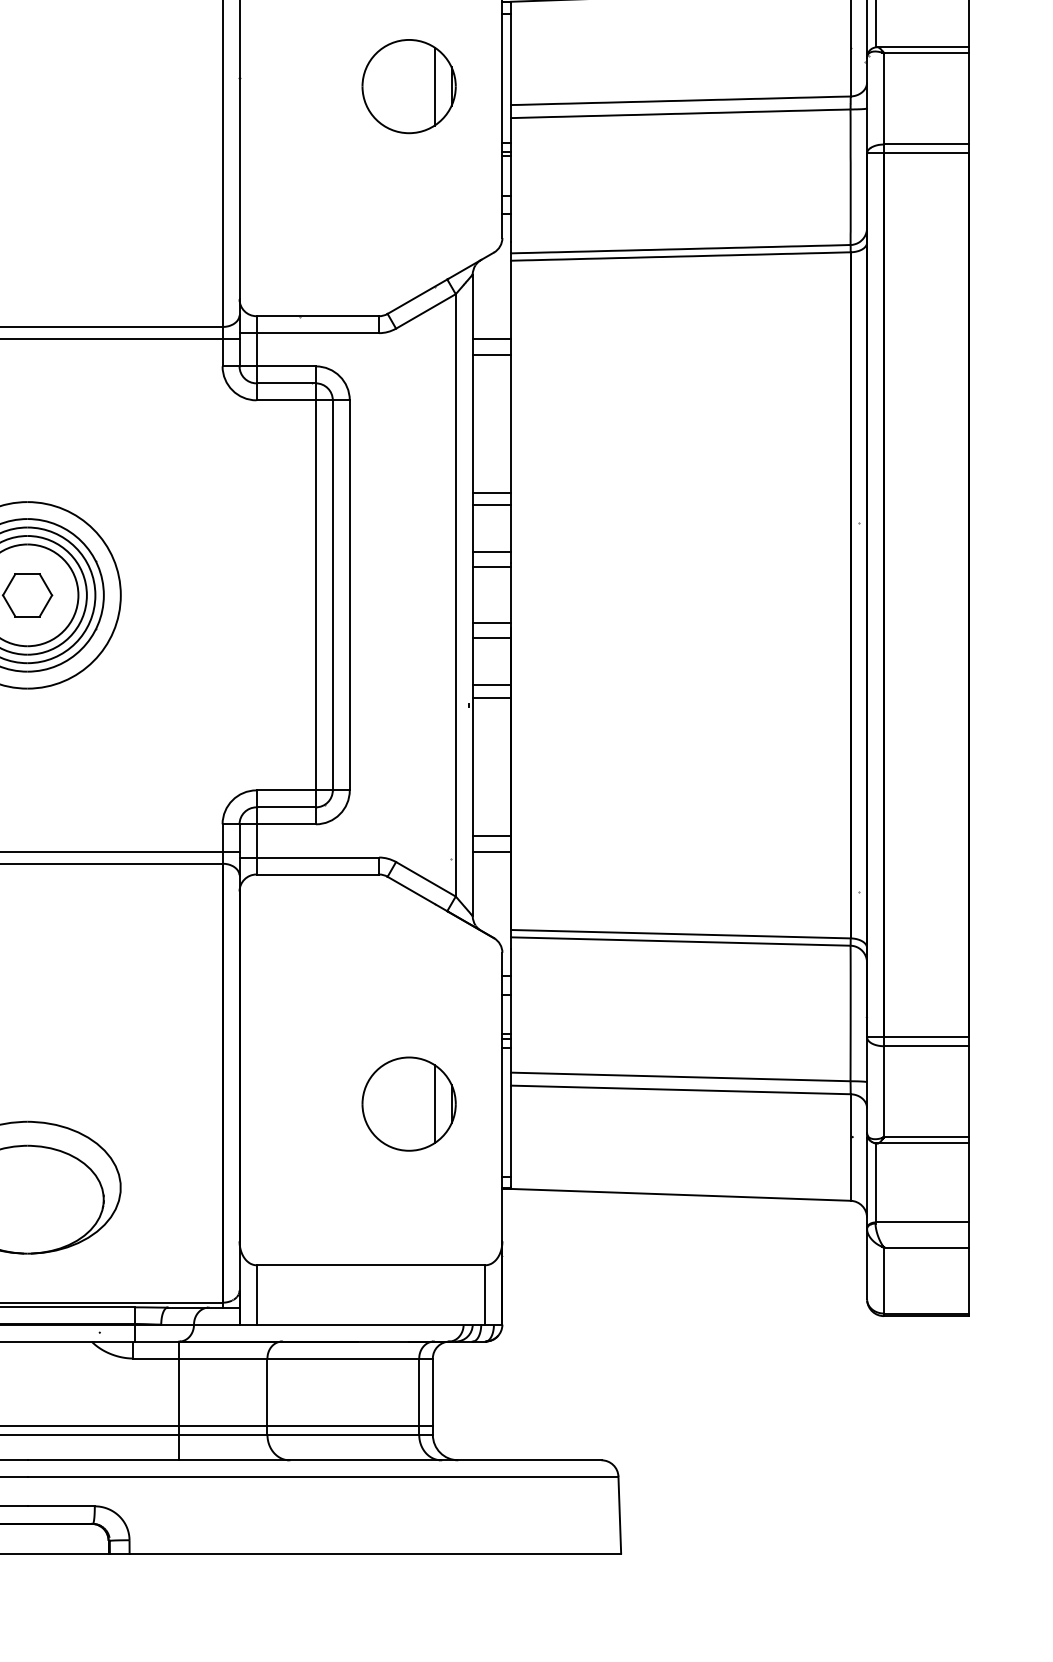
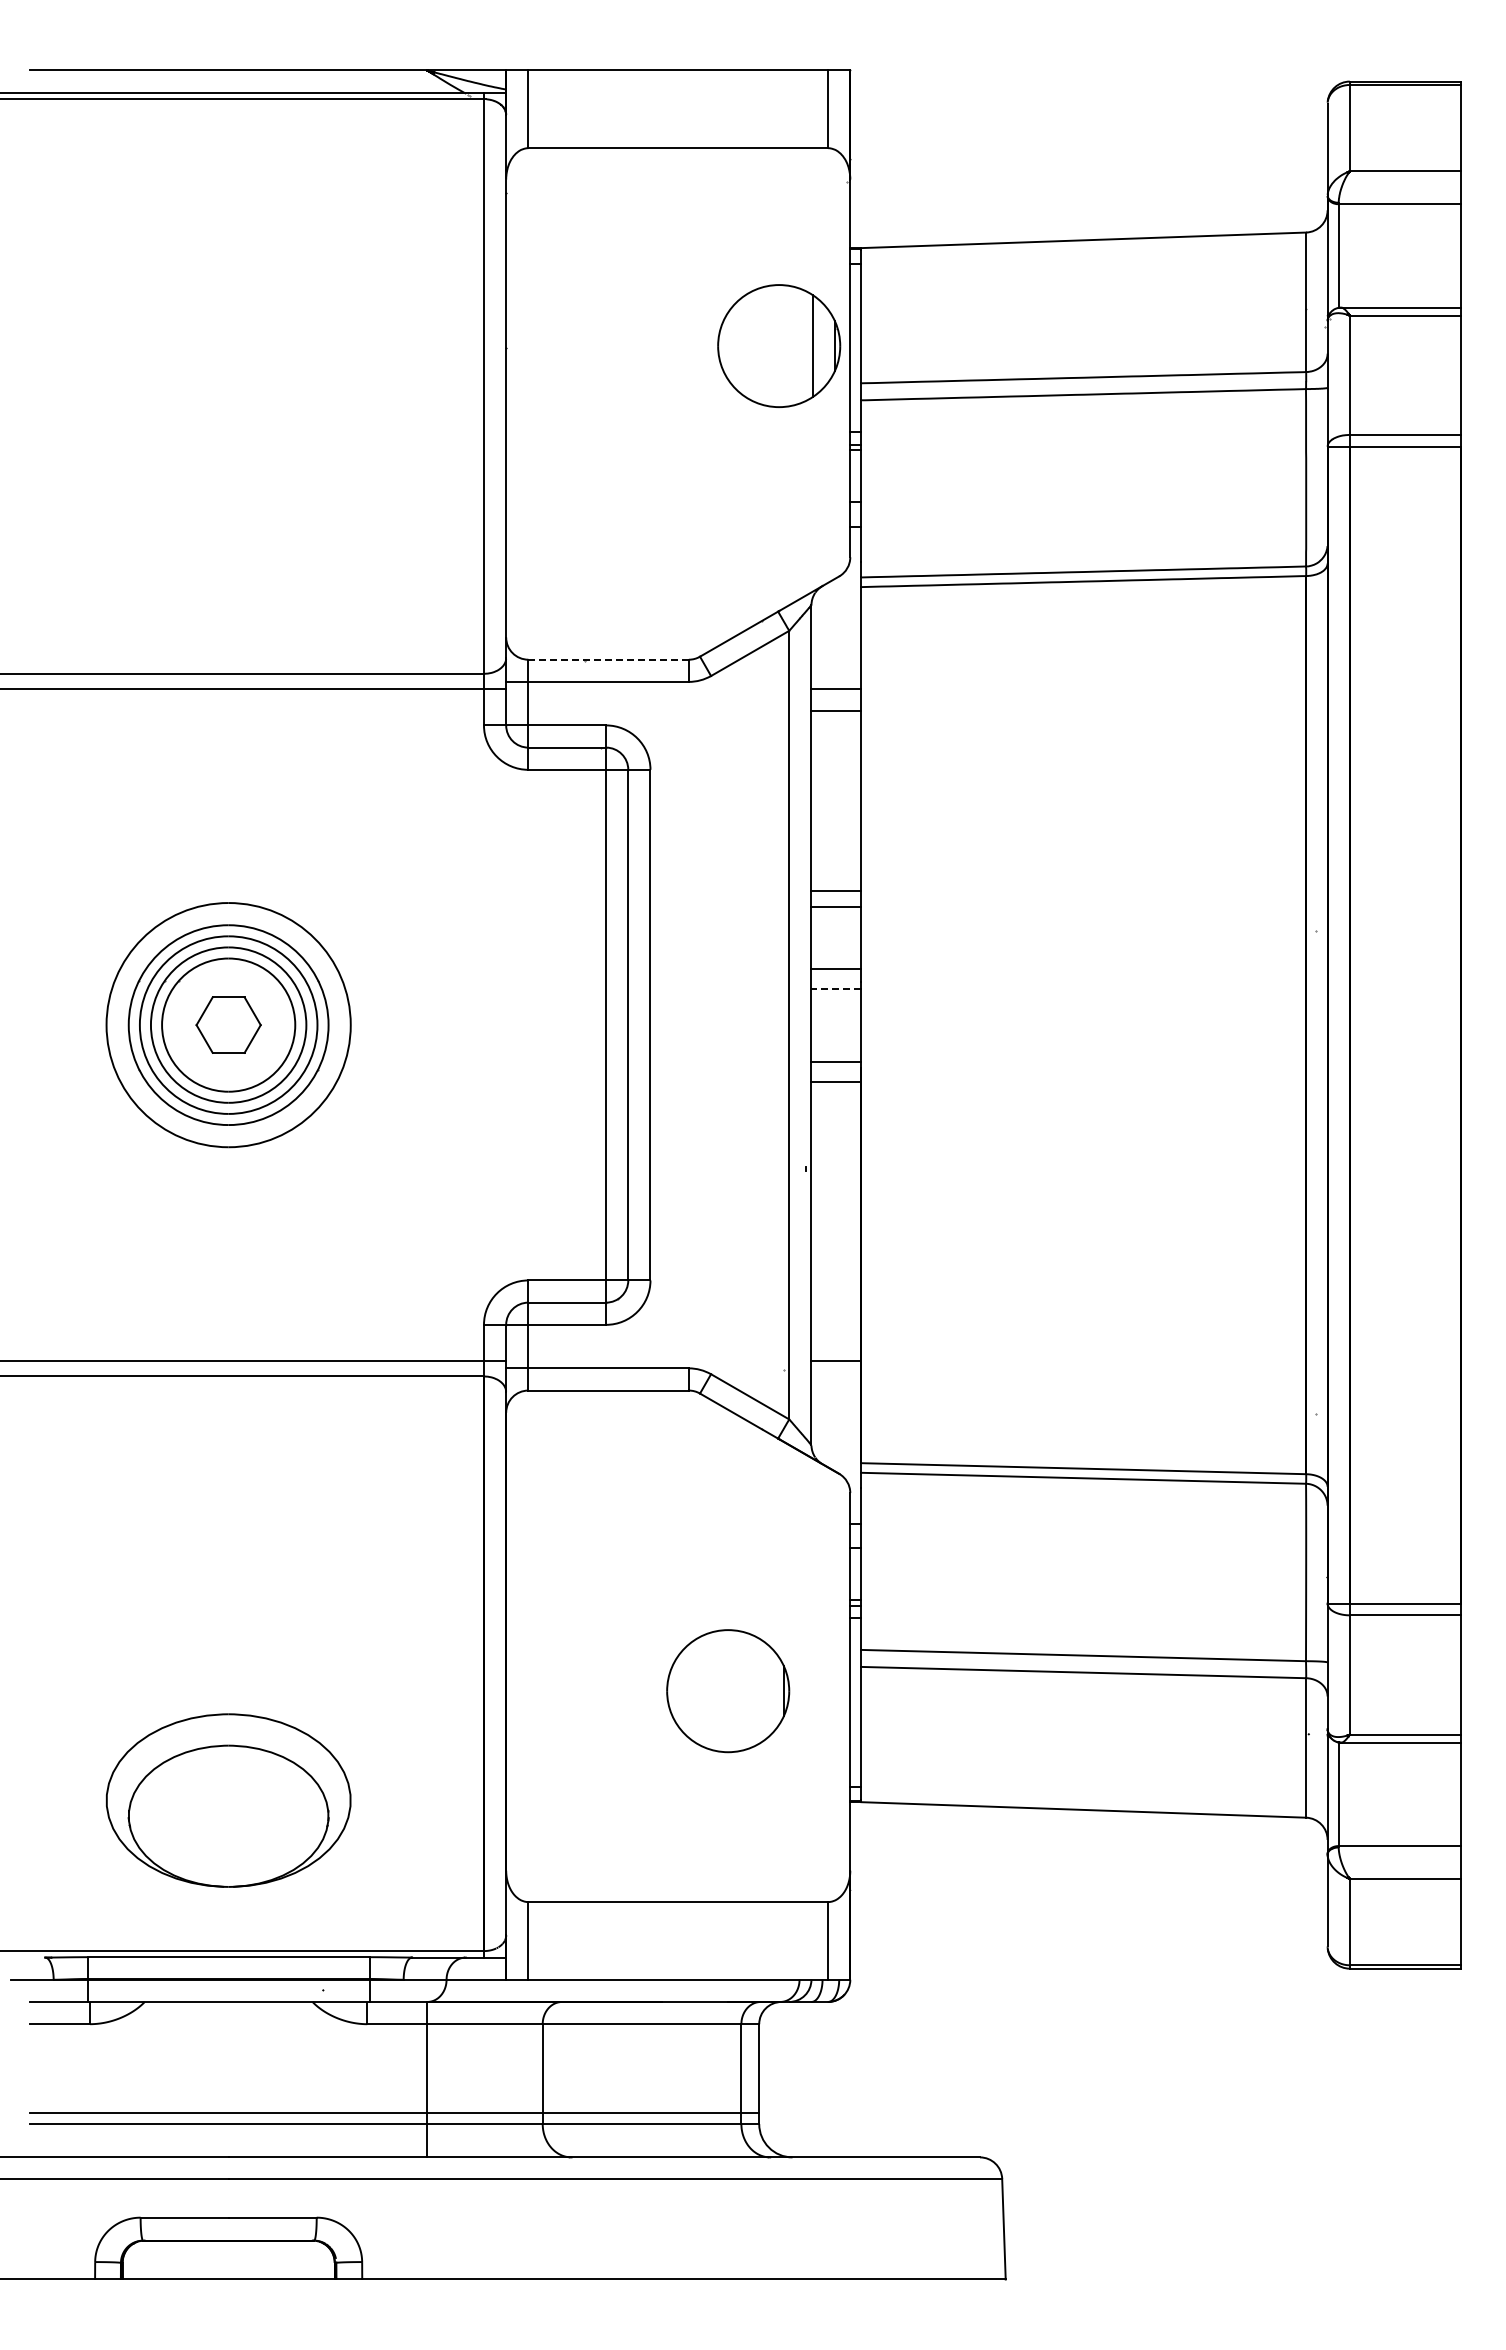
part: (409, 86) -> (779, 345), moved
line: (318, 316) -> (609, 659), solid -> dashed
line: (491, 567) -> (836, 988), solid -> dashed
line: (491, 685) -> (836, 1143), removed
line: (491, 697) -> (836, 1158), removed
line: (491, 835) -> (836, 1339), removed
line: (434, 1104) -> (761, 1691), removed

